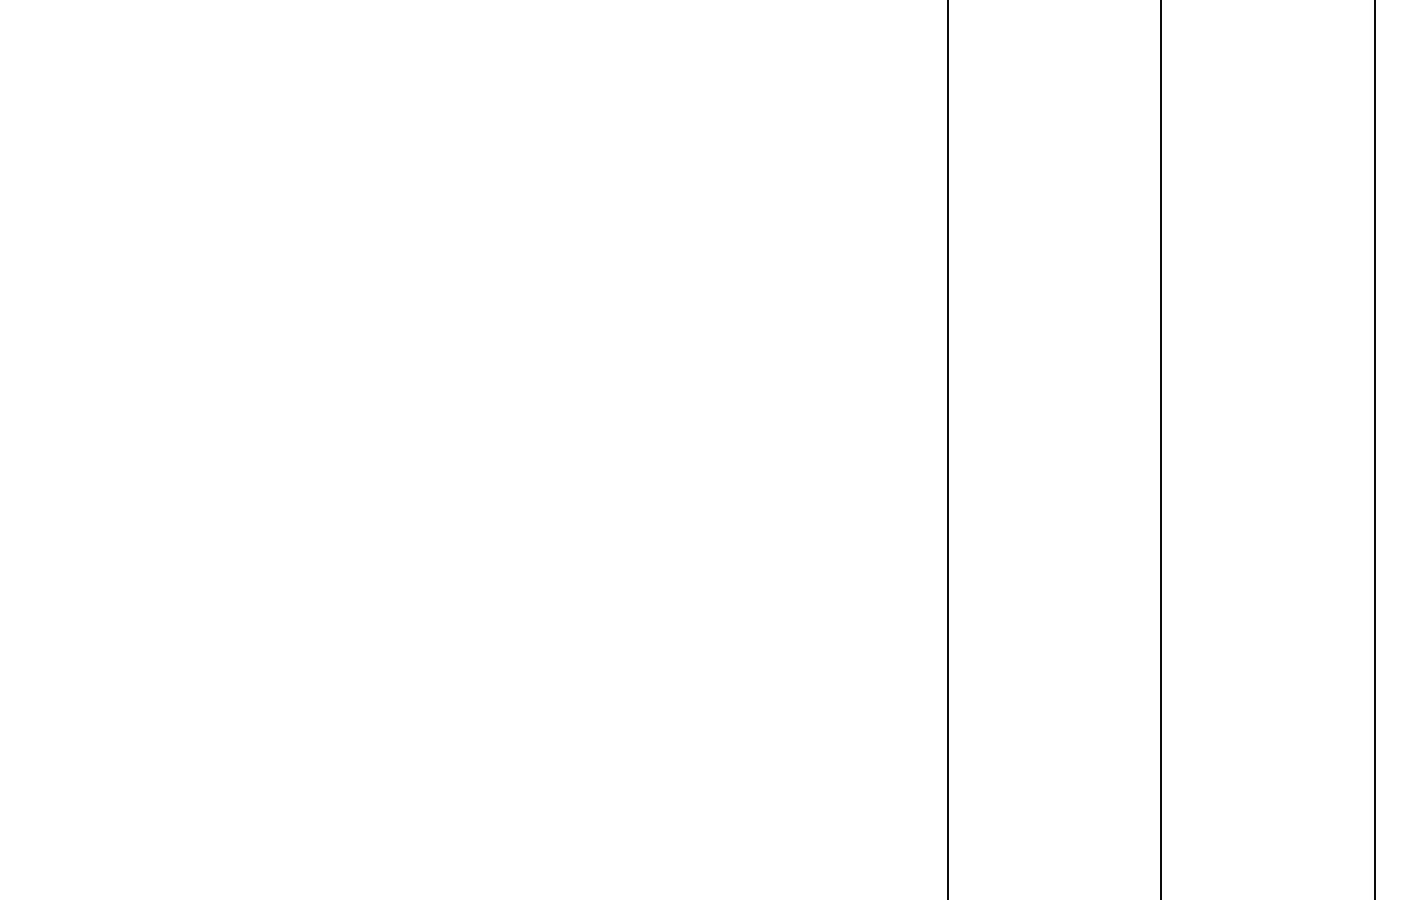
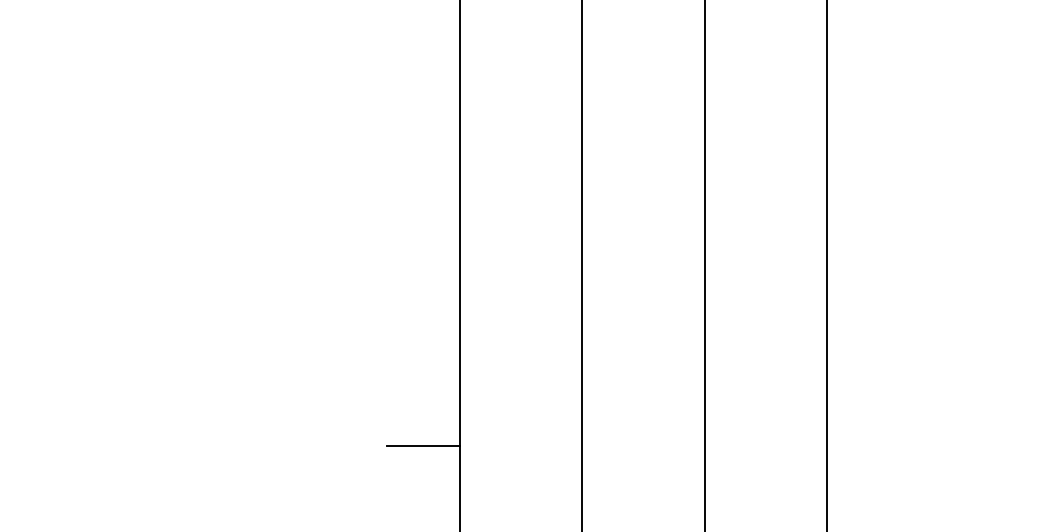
line: (882, 833) -> (422, 445), added

